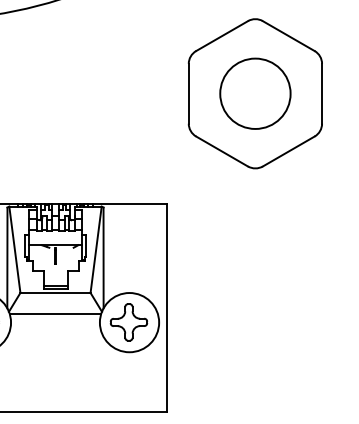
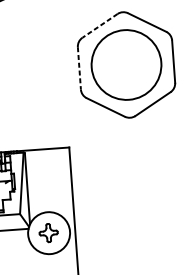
line: (222, 36) -> (100, 26), solid -> dashed
line: (188, 93) -> (79, 68), solid -> dashed
circle: (255, 93) -> (126, 64), size x1.4
part: (128, 322) -> (48, 233), size x0.7

